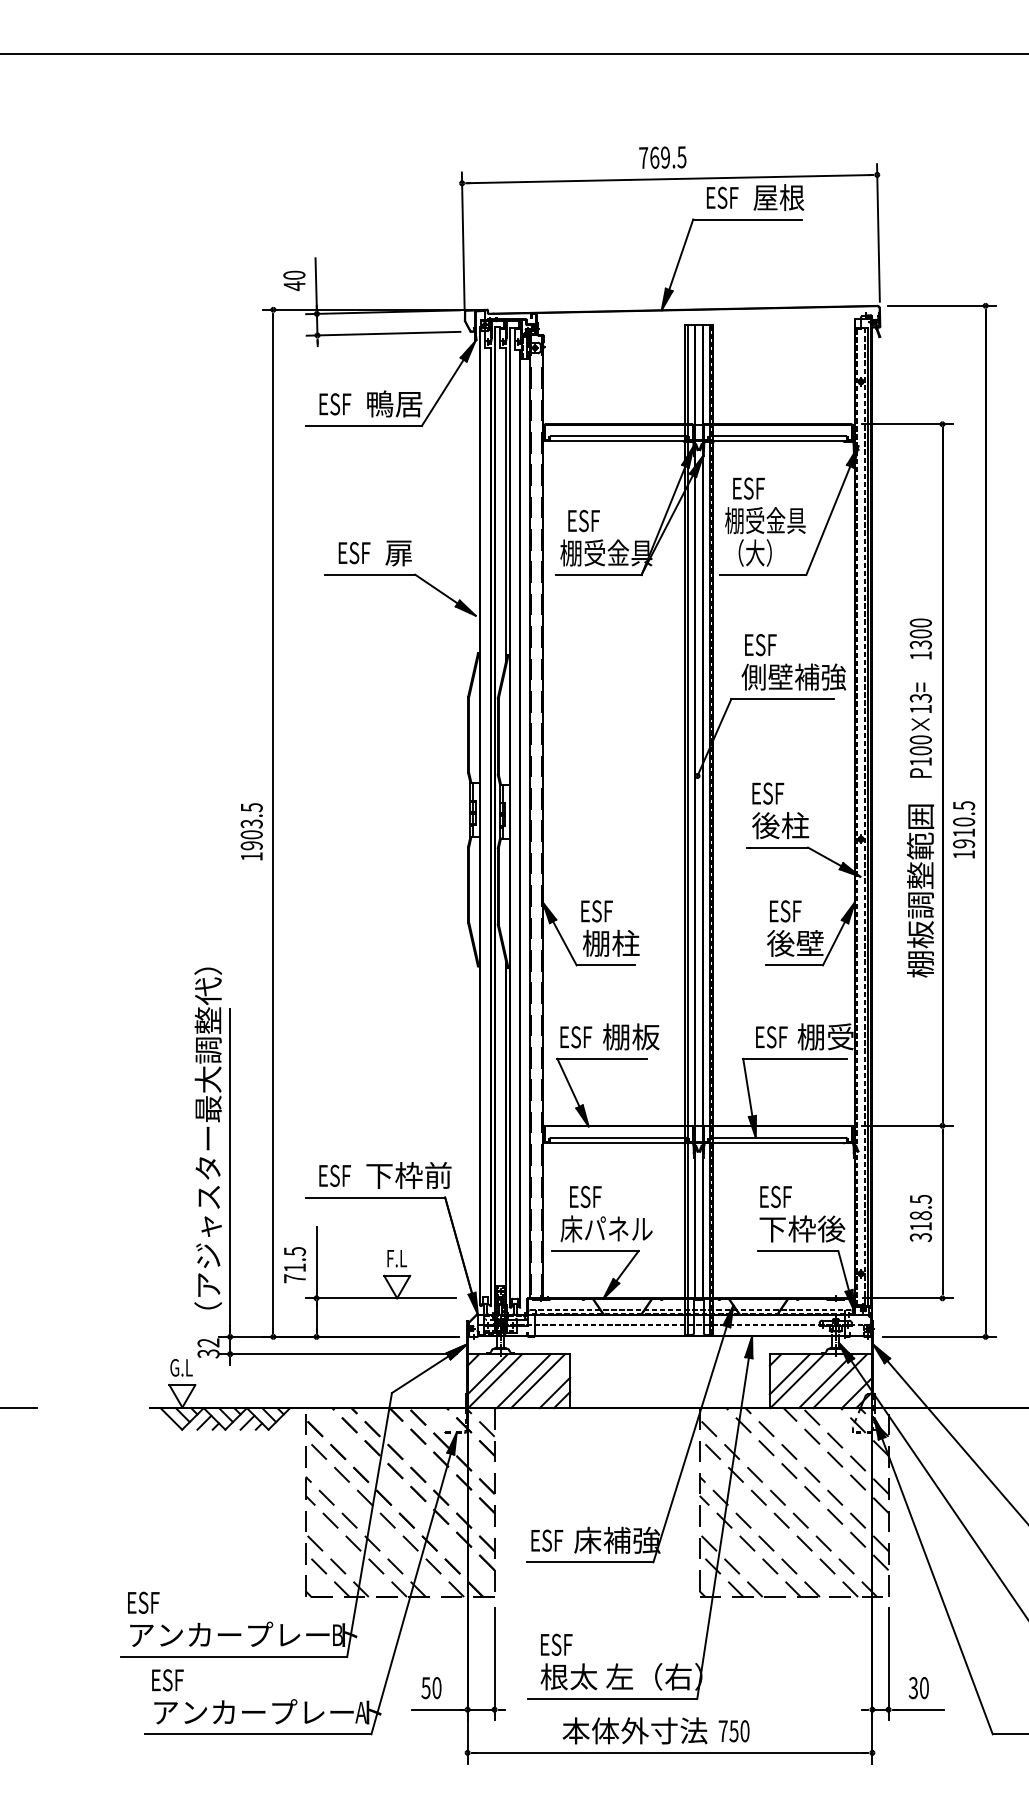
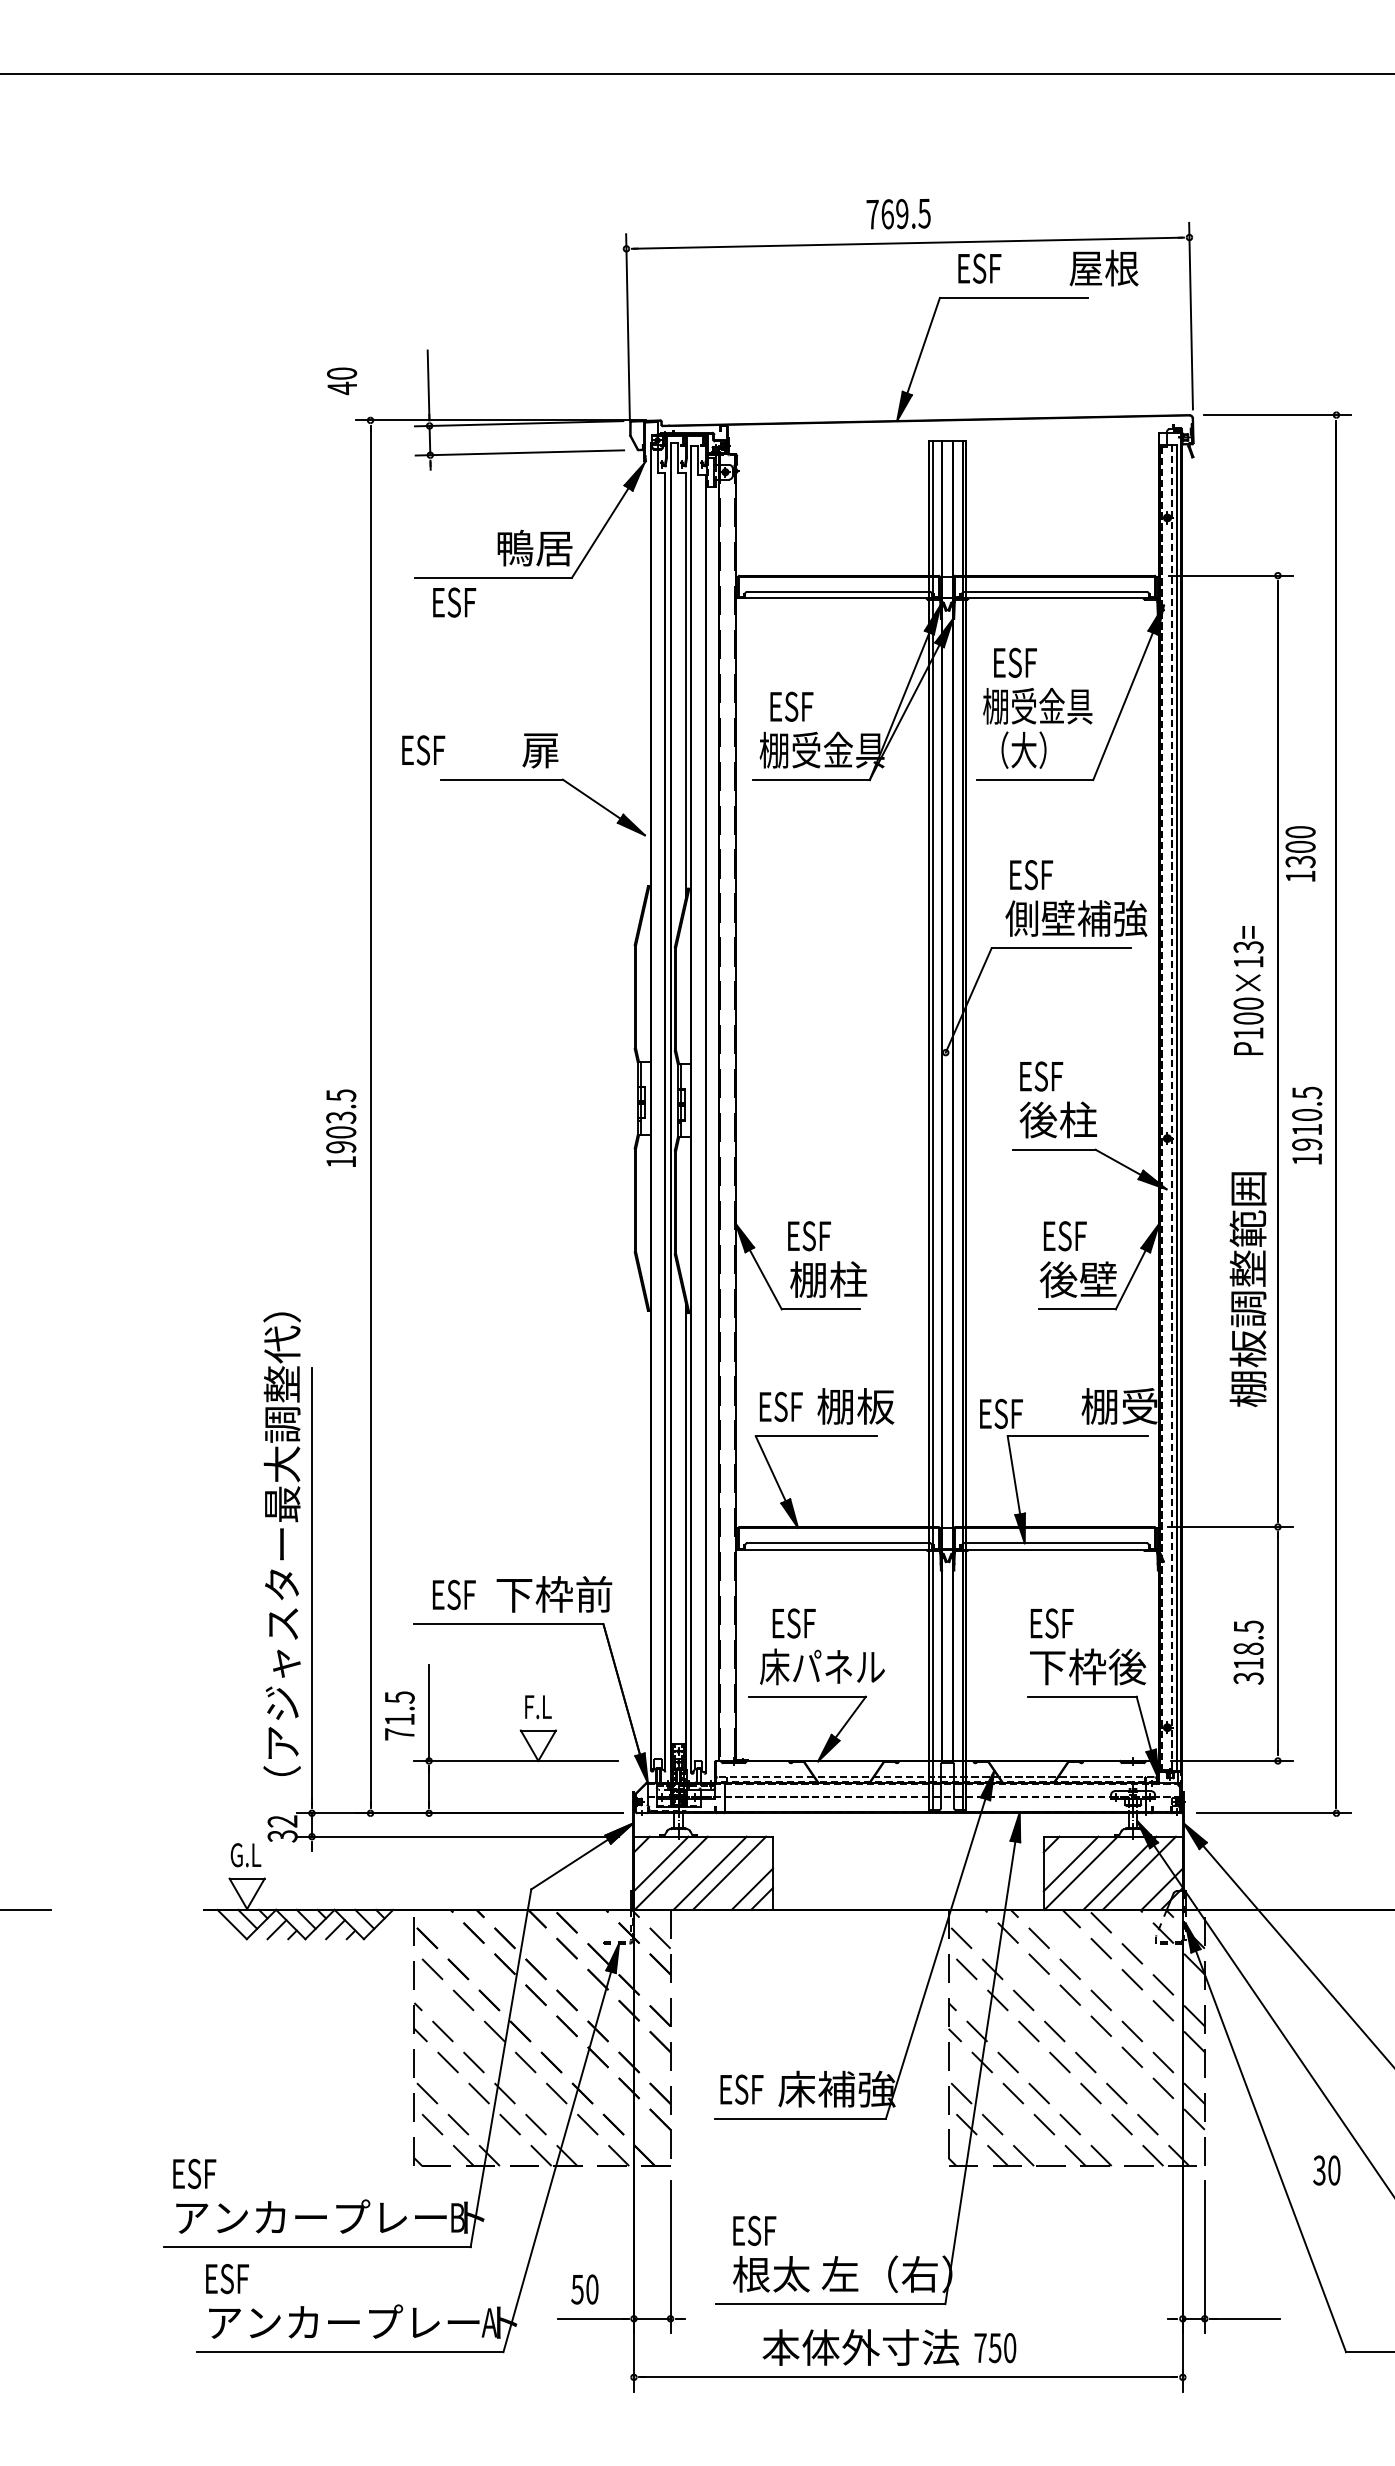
text: (778, 197) -> (1103, 267), moved
text: (294, 281) -> (342, 381), moved
text: (335, 404) -> (454, 602), moved
text: (354, 553) -> (423, 750), moved
text: (920, 638) -> (1300, 853), moved
text: (920, 890) -> (1247, 1289), moved
text: (771, 1036) -> (1001, 1413), moved
text: (918, 1688) -> (1326, 2170), moved

